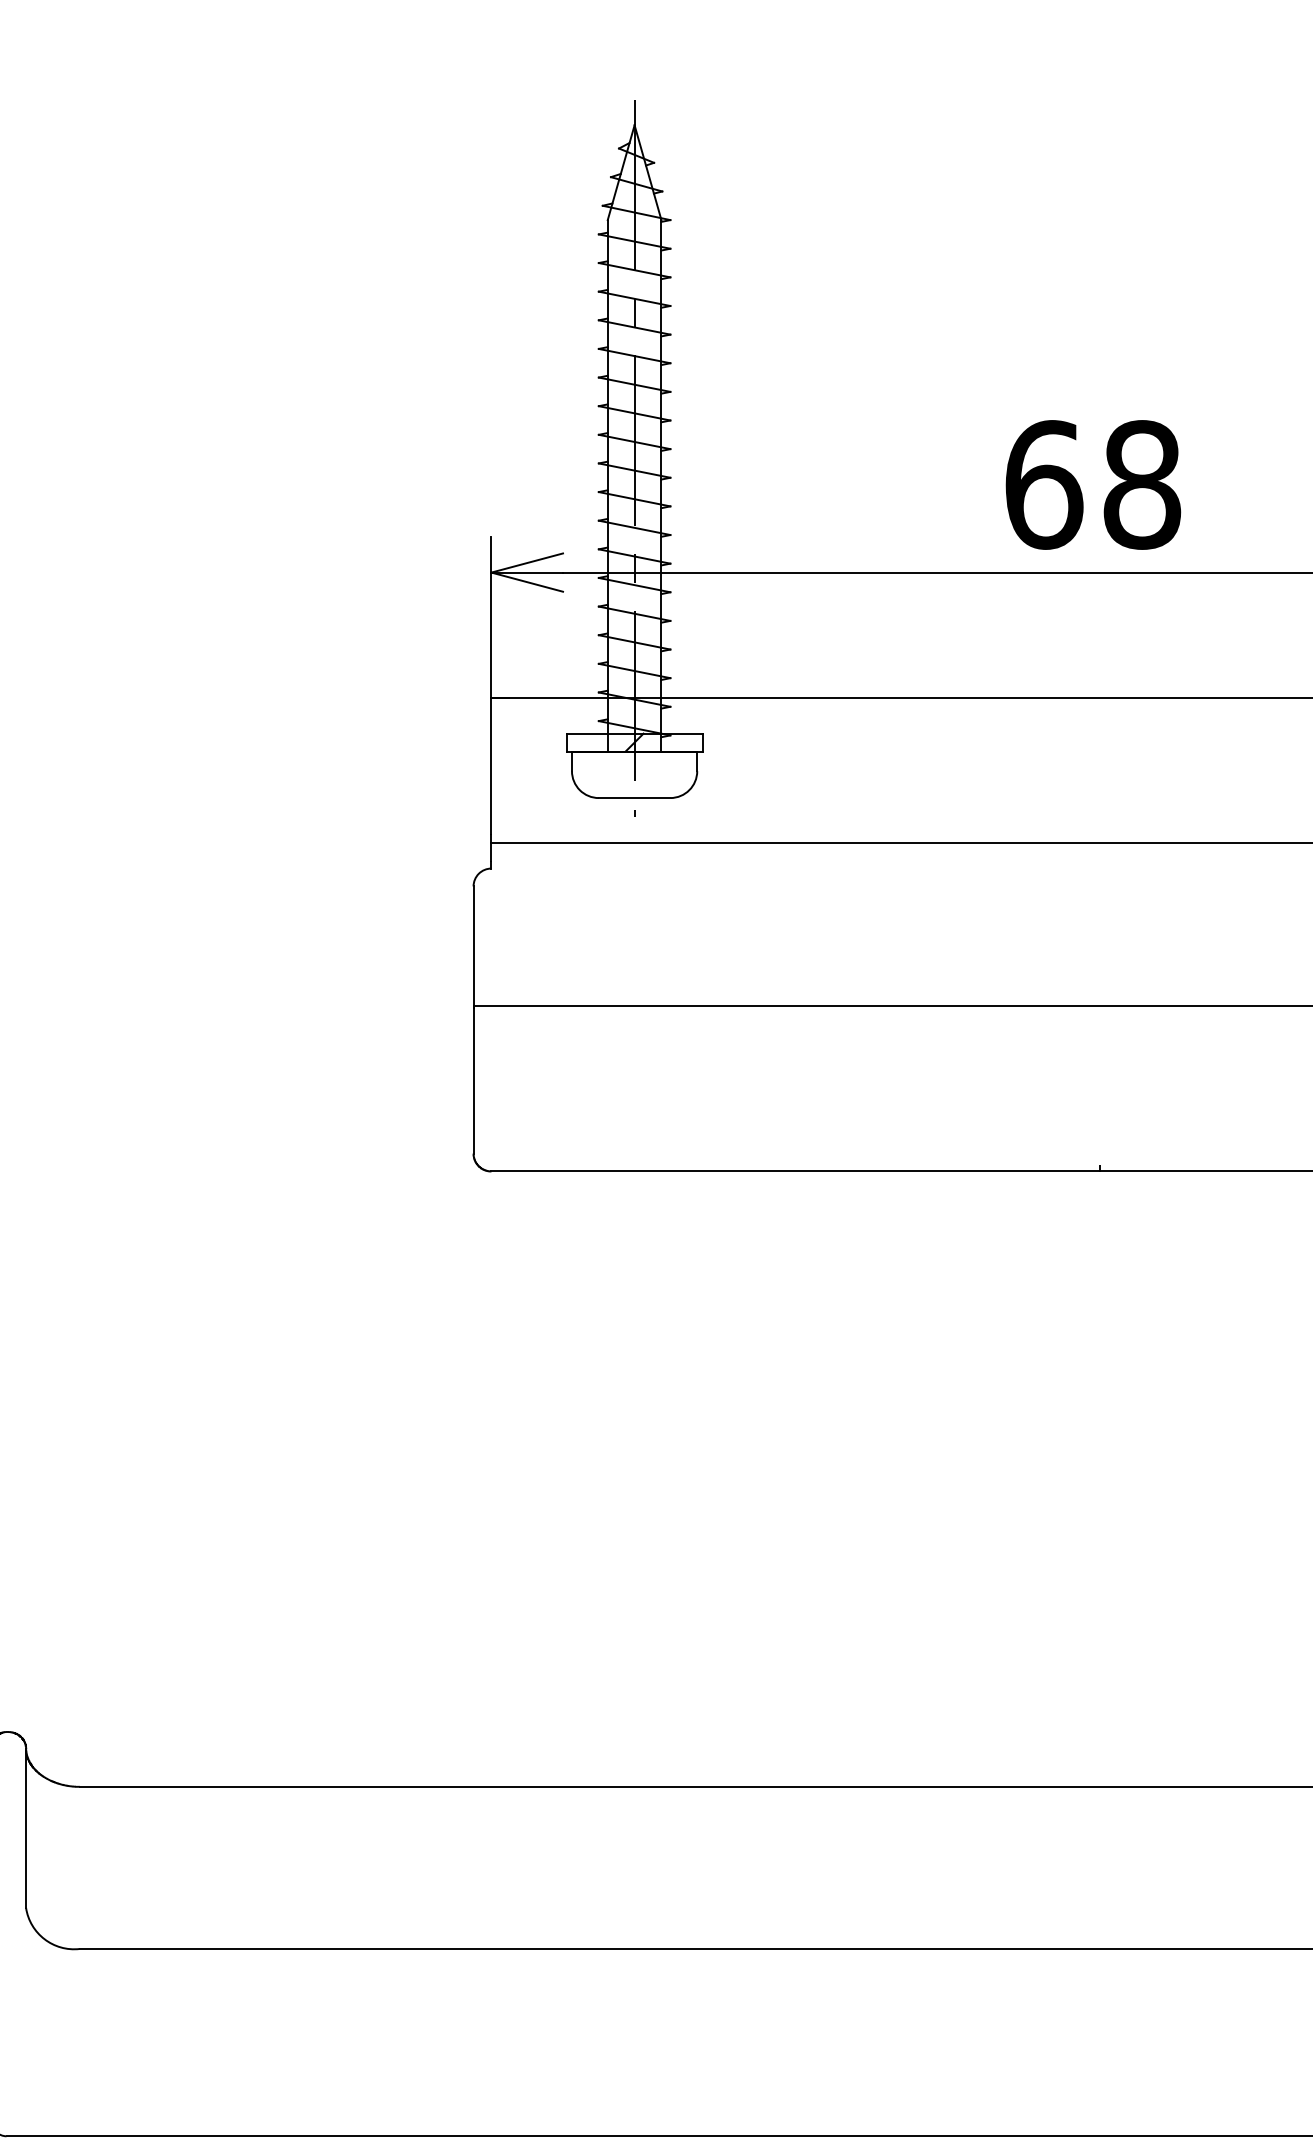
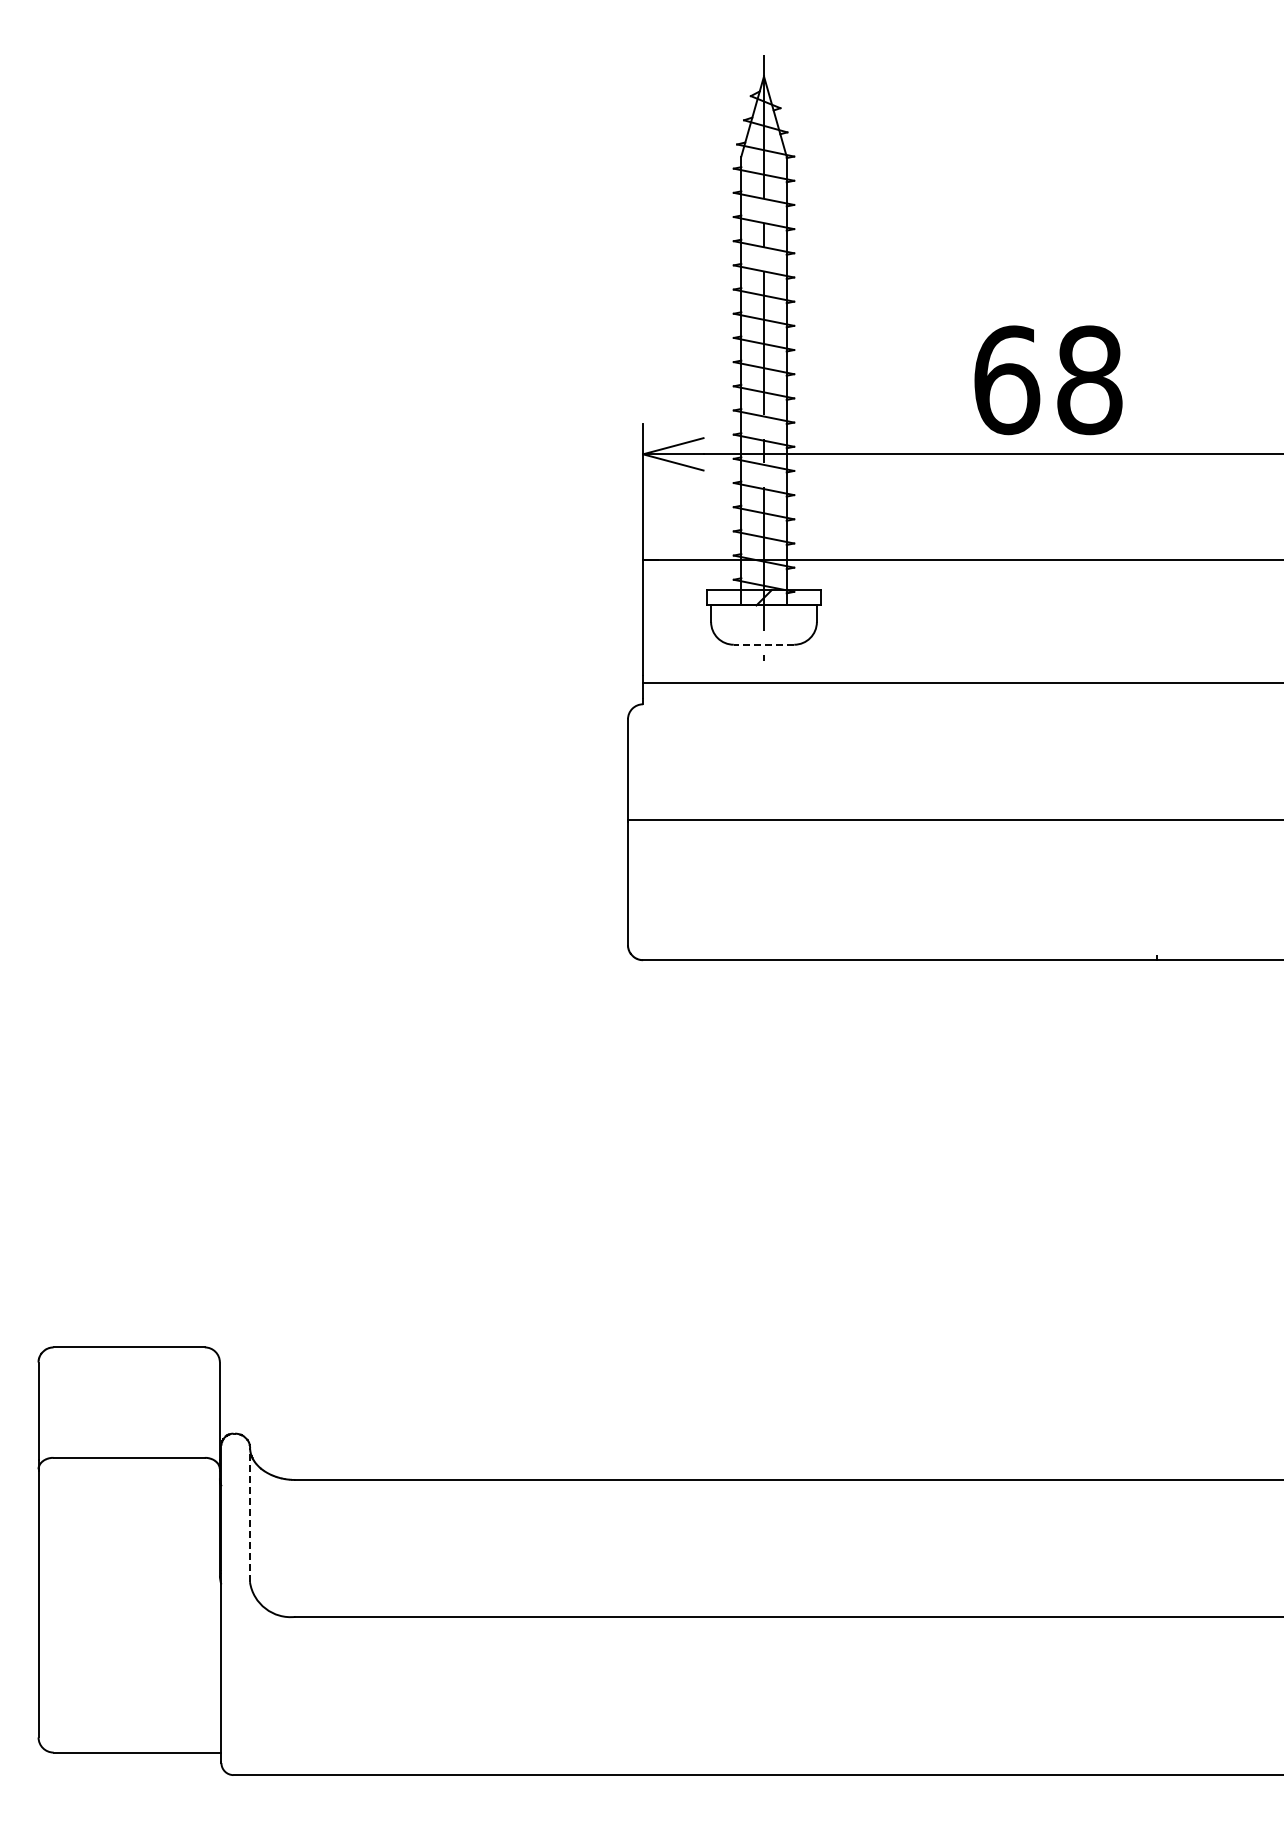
text: (1093, 485) -> (1048, 380), moved
line: (634, 797) -> (763, 644), solid -> dashed
line: (26, 1827) -> (250, 1514), solid -> dashed

